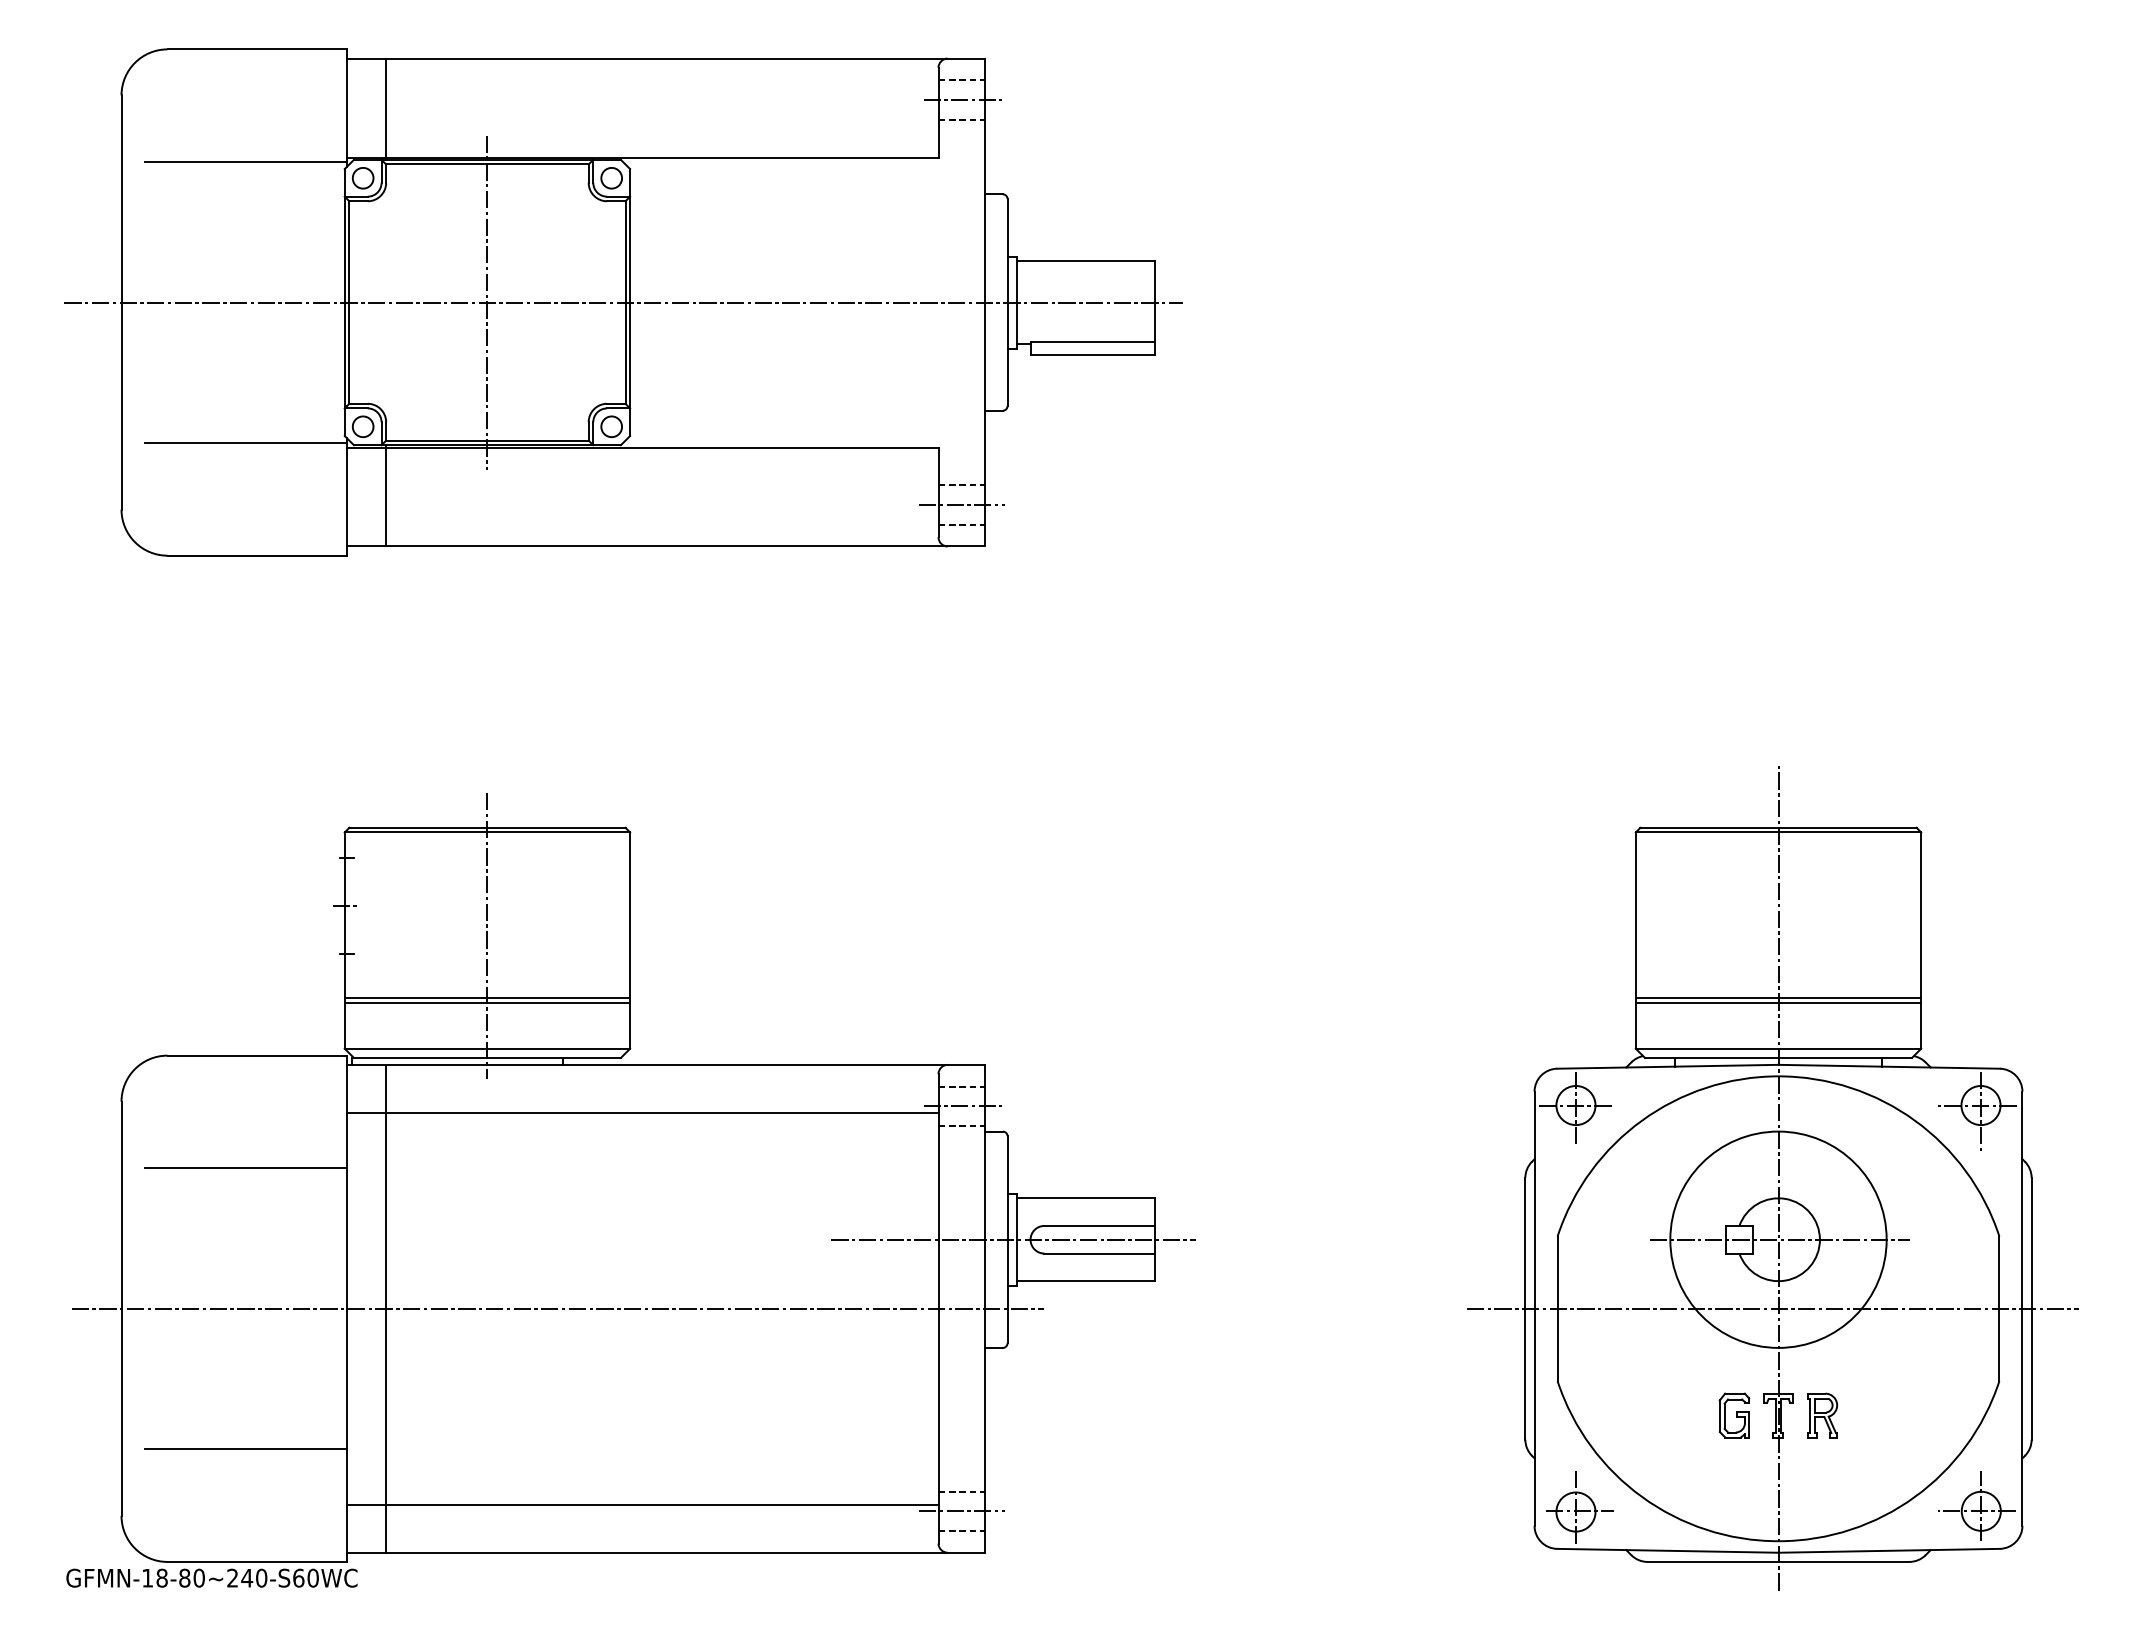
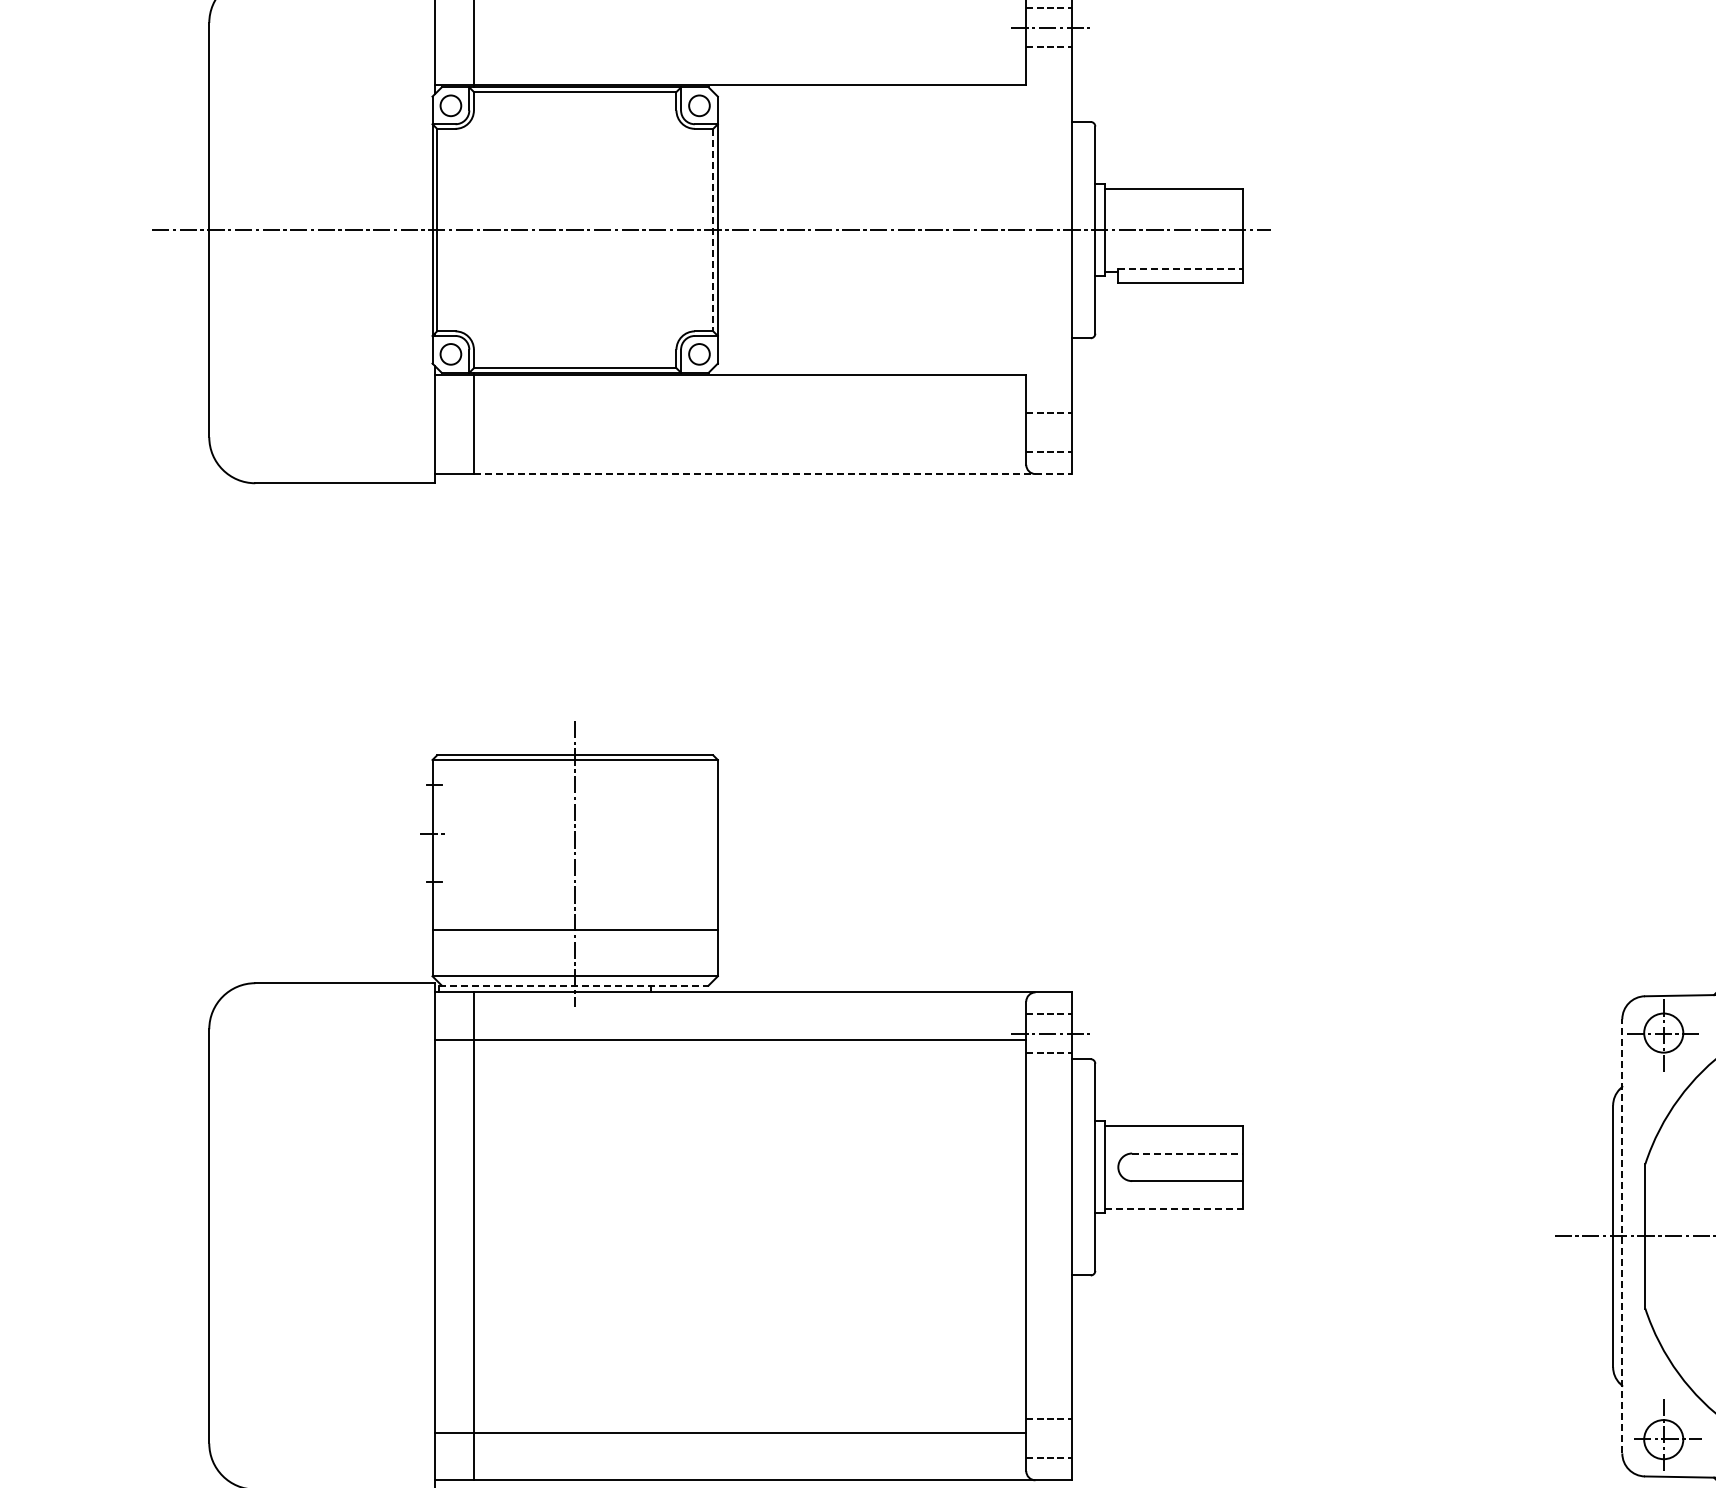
line: (245, 162) -> (333, 90), removed
line: (487, 302) -> (575, 230), removed
line: (625, 303) -> (713, 231), solid -> dashed
line: (1093, 341) -> (1181, 269), solid -> dashed
line: (245, 442) -> (333, 370), removed
line: (961, 505) -> (1049, 433), removed
line: (685, 546) -> (773, 474), solid -> dashed
line: (487, 998) -> (575, 926), removed
line: (486, 1057) -> (574, 985), solid -> dashed
line: (245, 1168) -> (333, 1096), removed
line: (1100, 1225) -> (1188, 1153), solid -> dashed
line: (1013, 1239) -> (1101, 1167), removed
line: (1086, 1281) -> (1174, 1209), solid -> dashed
line: (557, 1308) -> (645, 1236), removed
line: (1534, 1308) -> (1622, 1236), solid -> dashed
line: (245, 1449) -> (333, 1377), removed
line: (961, 1511) -> (1049, 1439), removed

